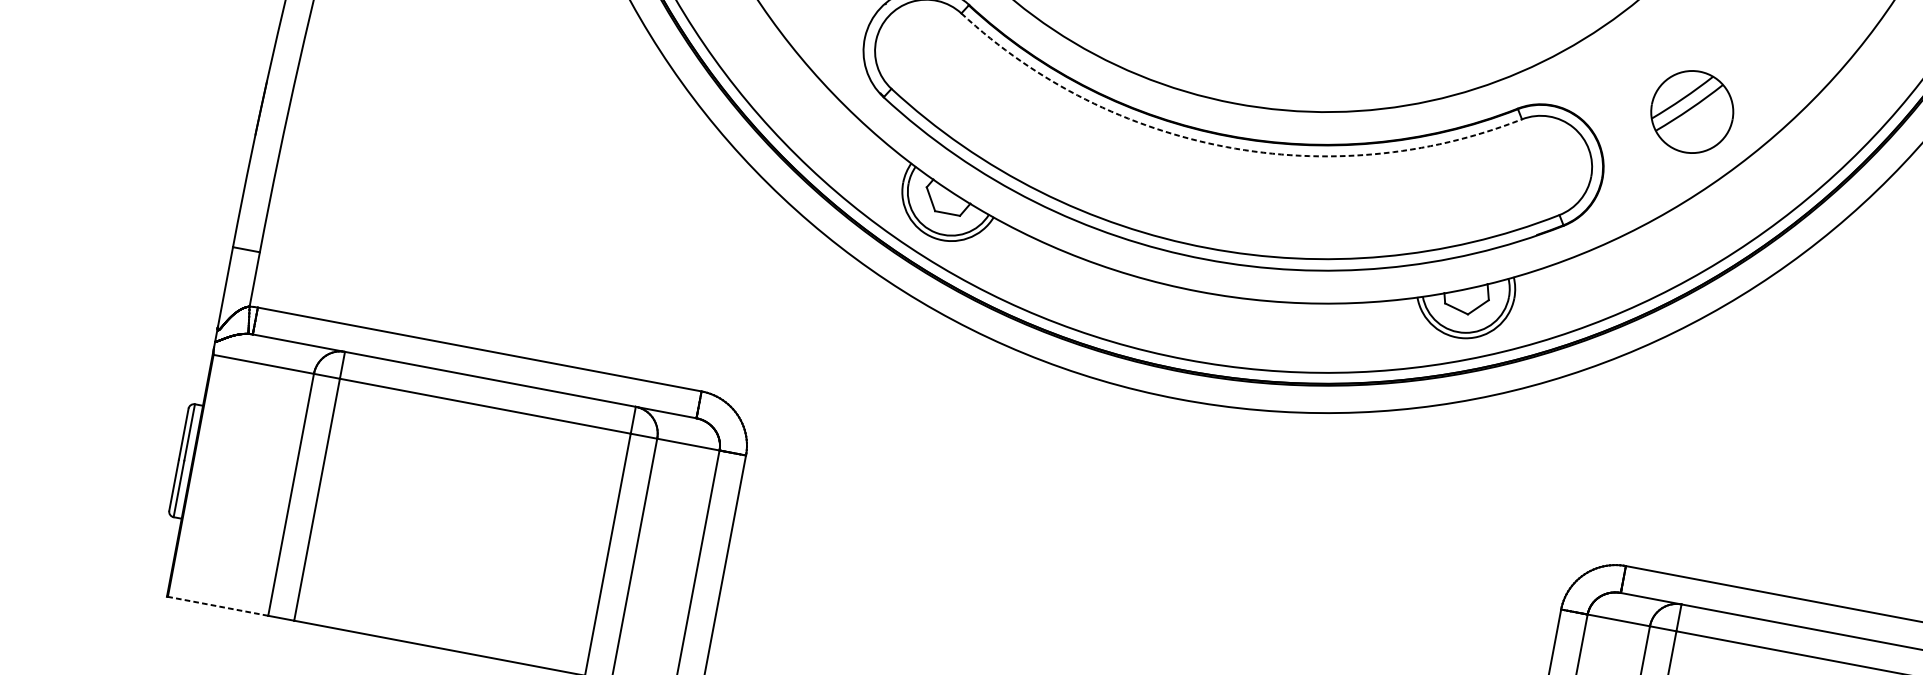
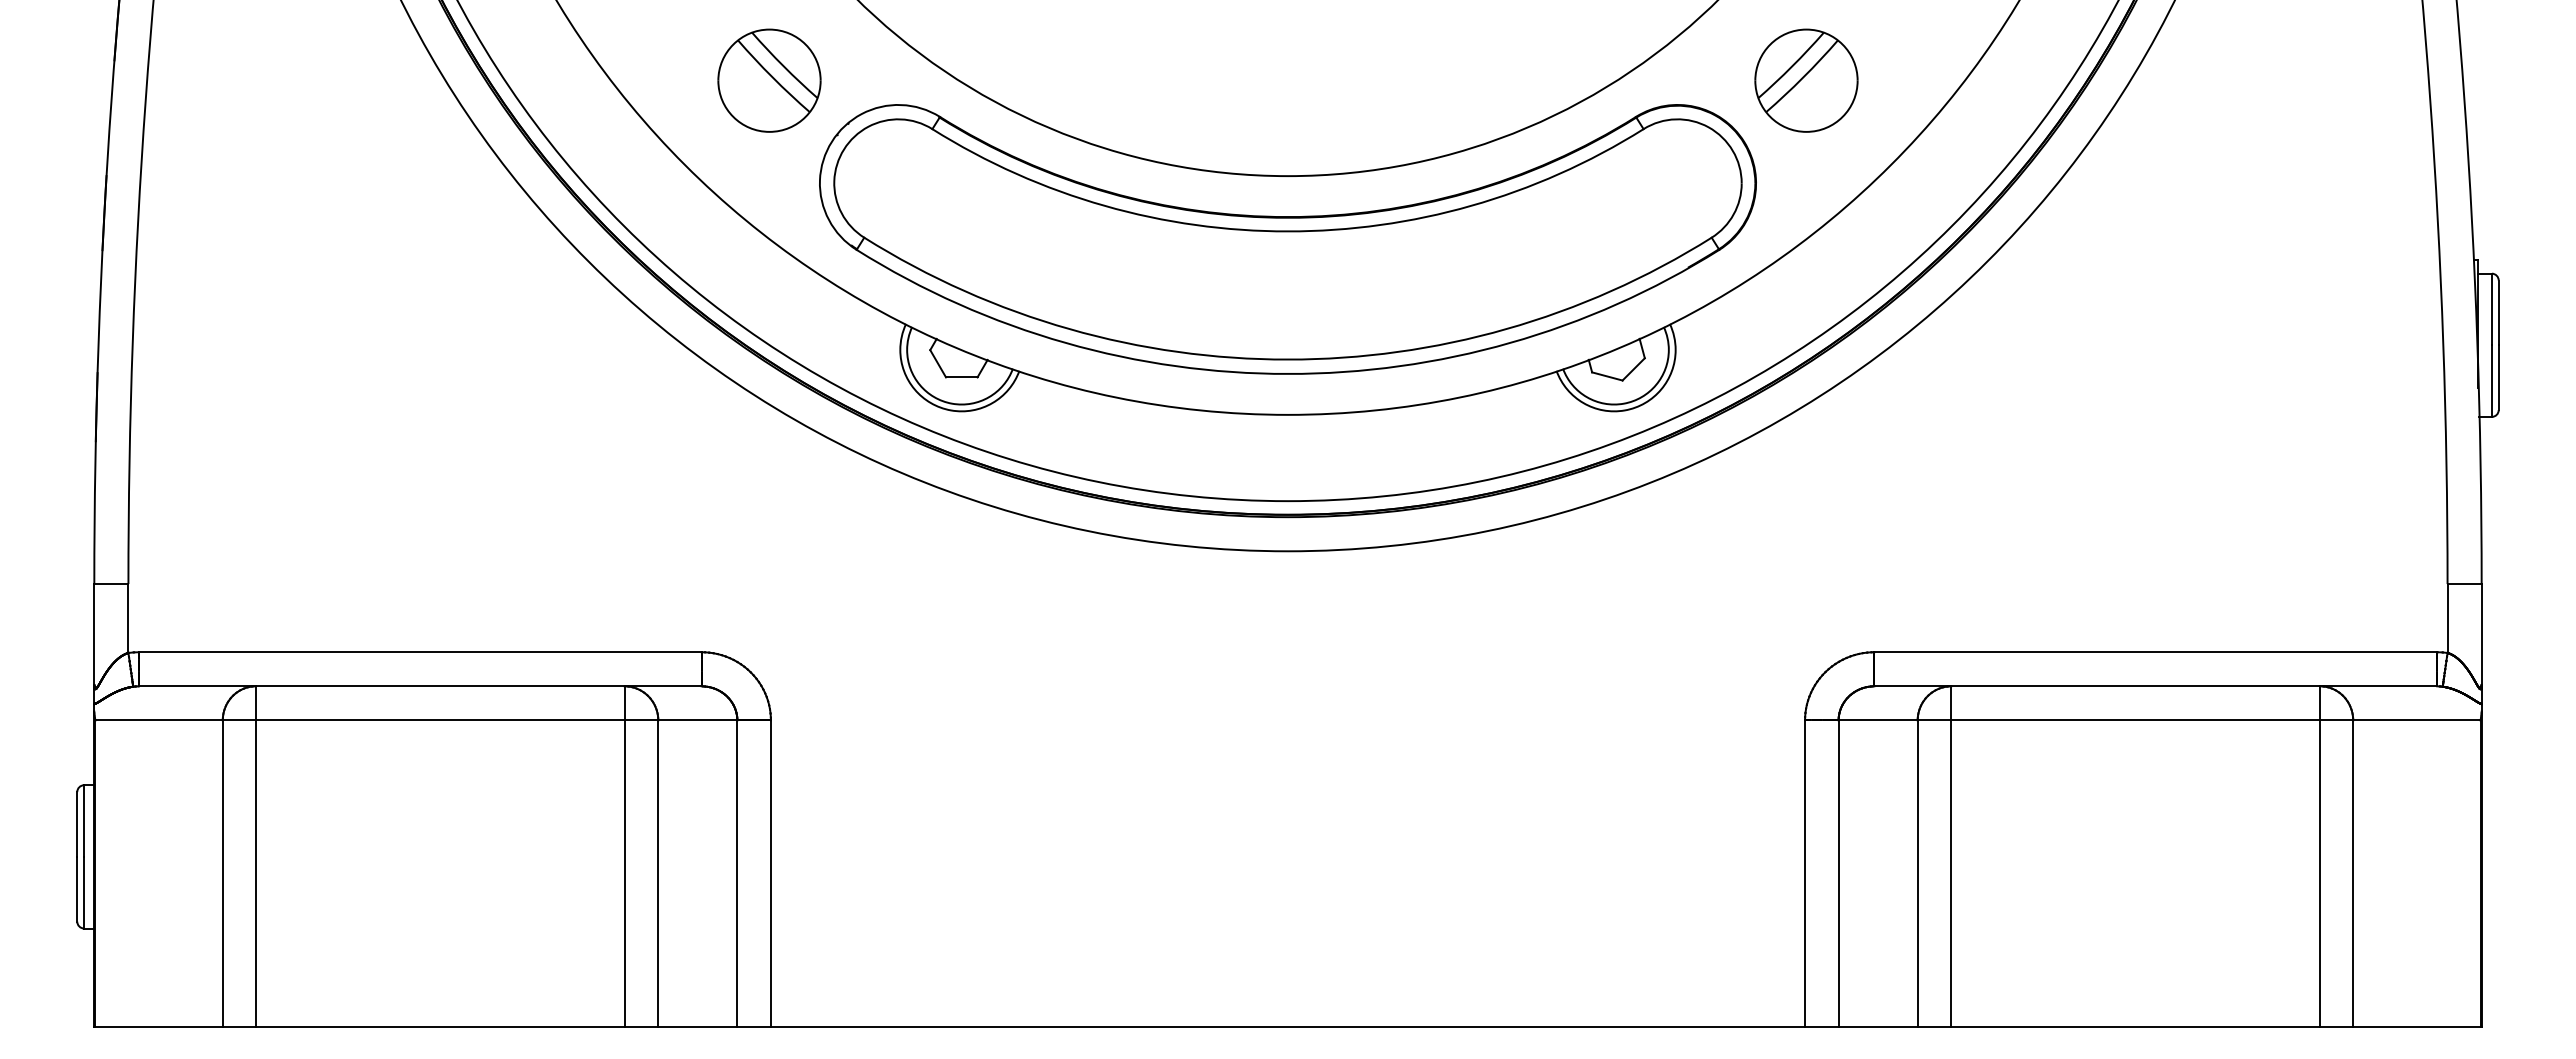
part: (1692, 111) -> (1806, 80), moved
arc: (1226, 147) -> (1288, 231), dashed -> solid
line: (218, 606) -> (159, 1027), dashed -> solid

